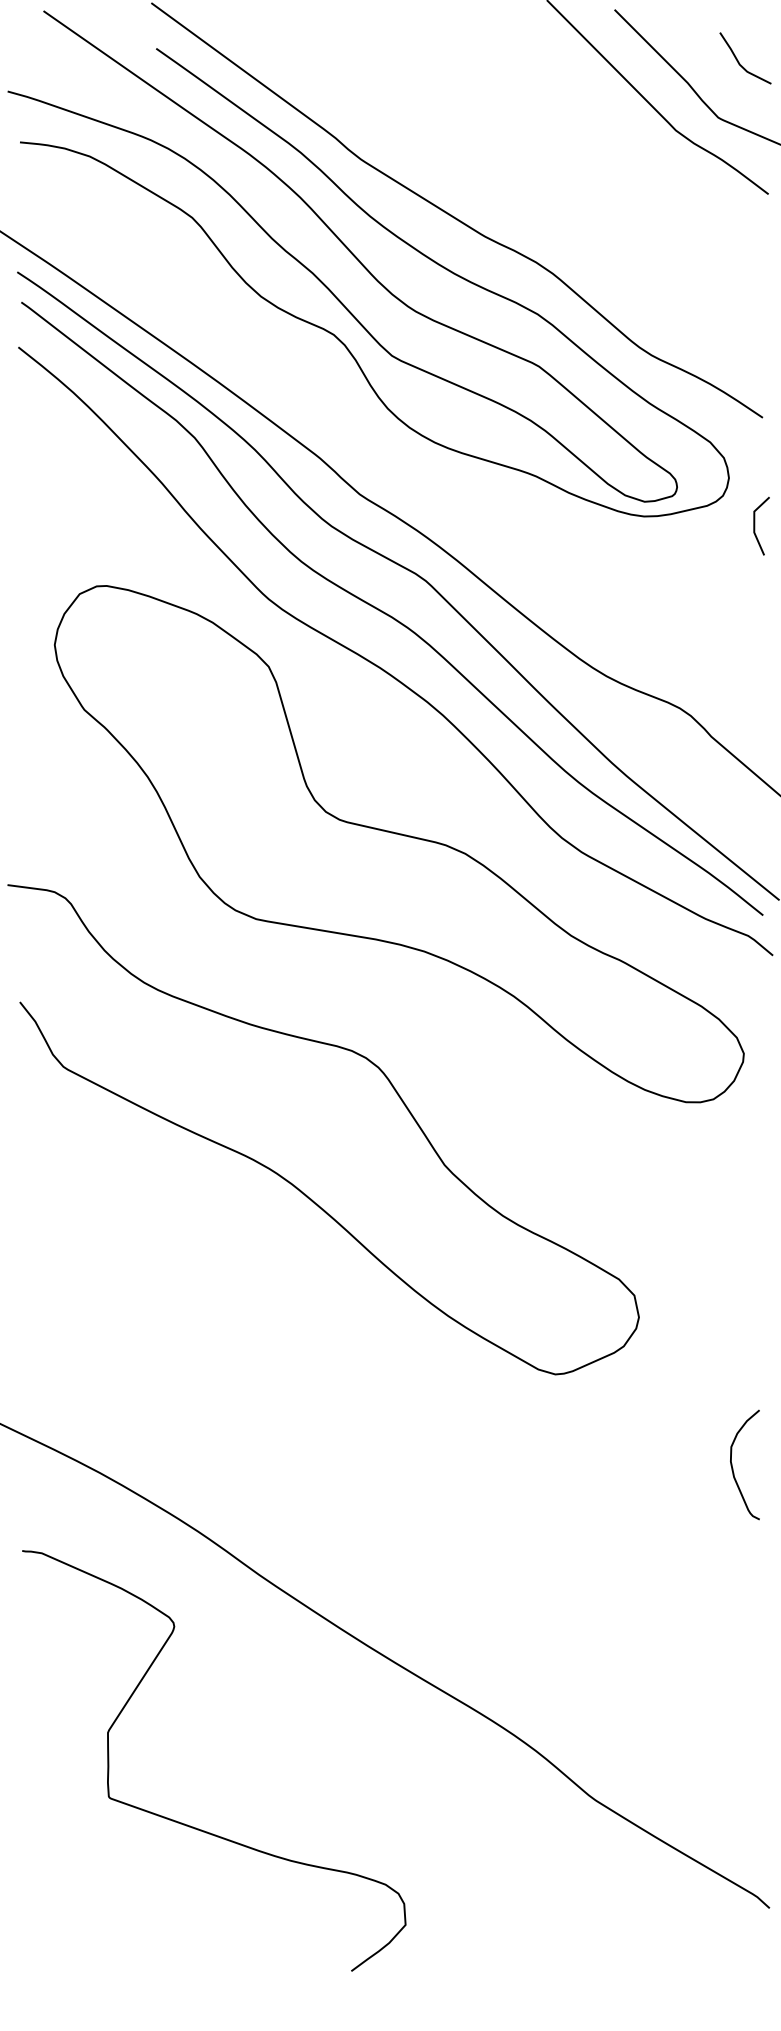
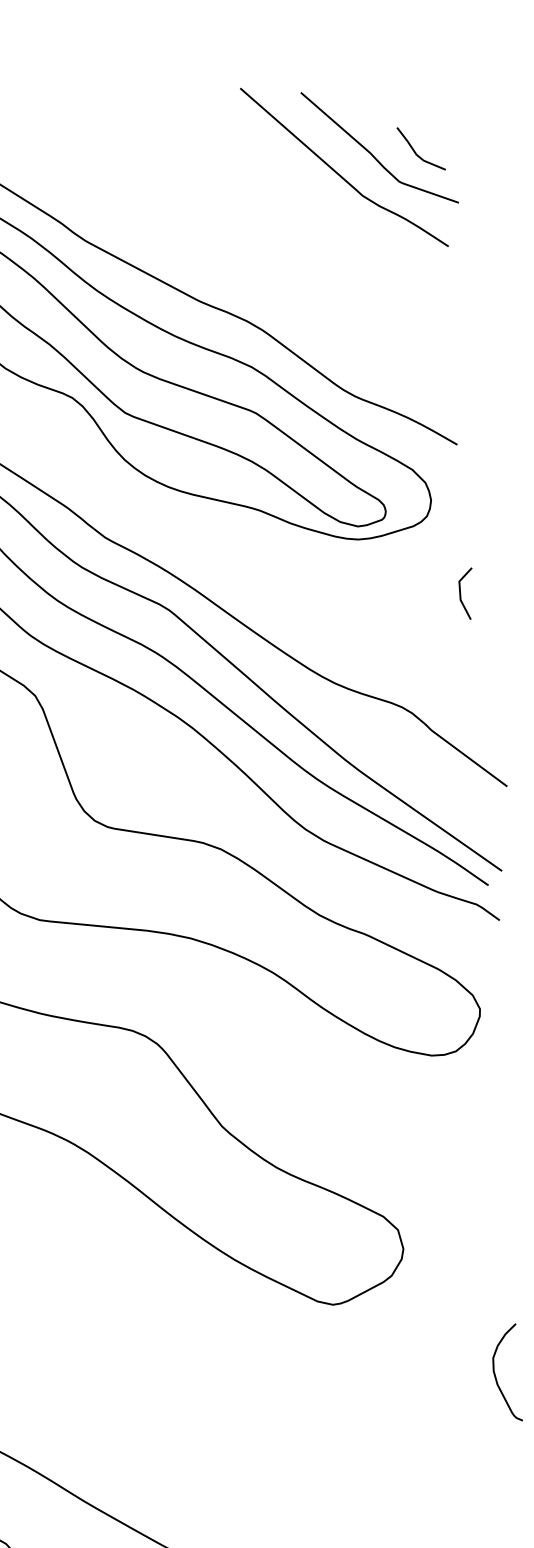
curve: (740, 63) -> (417, 153), moved
line: (755, 525) -> (461, 593), moved

